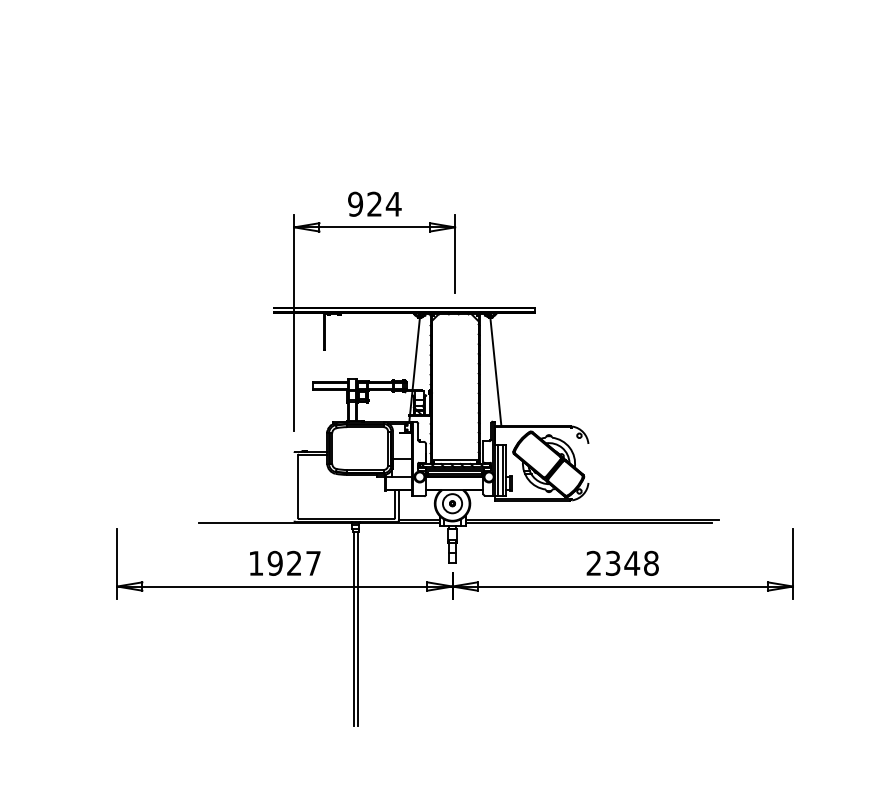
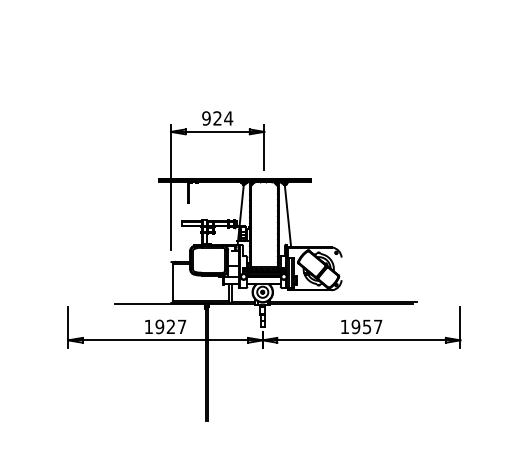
text: (622, 562) -> (361, 326), 2348 -> 1957

